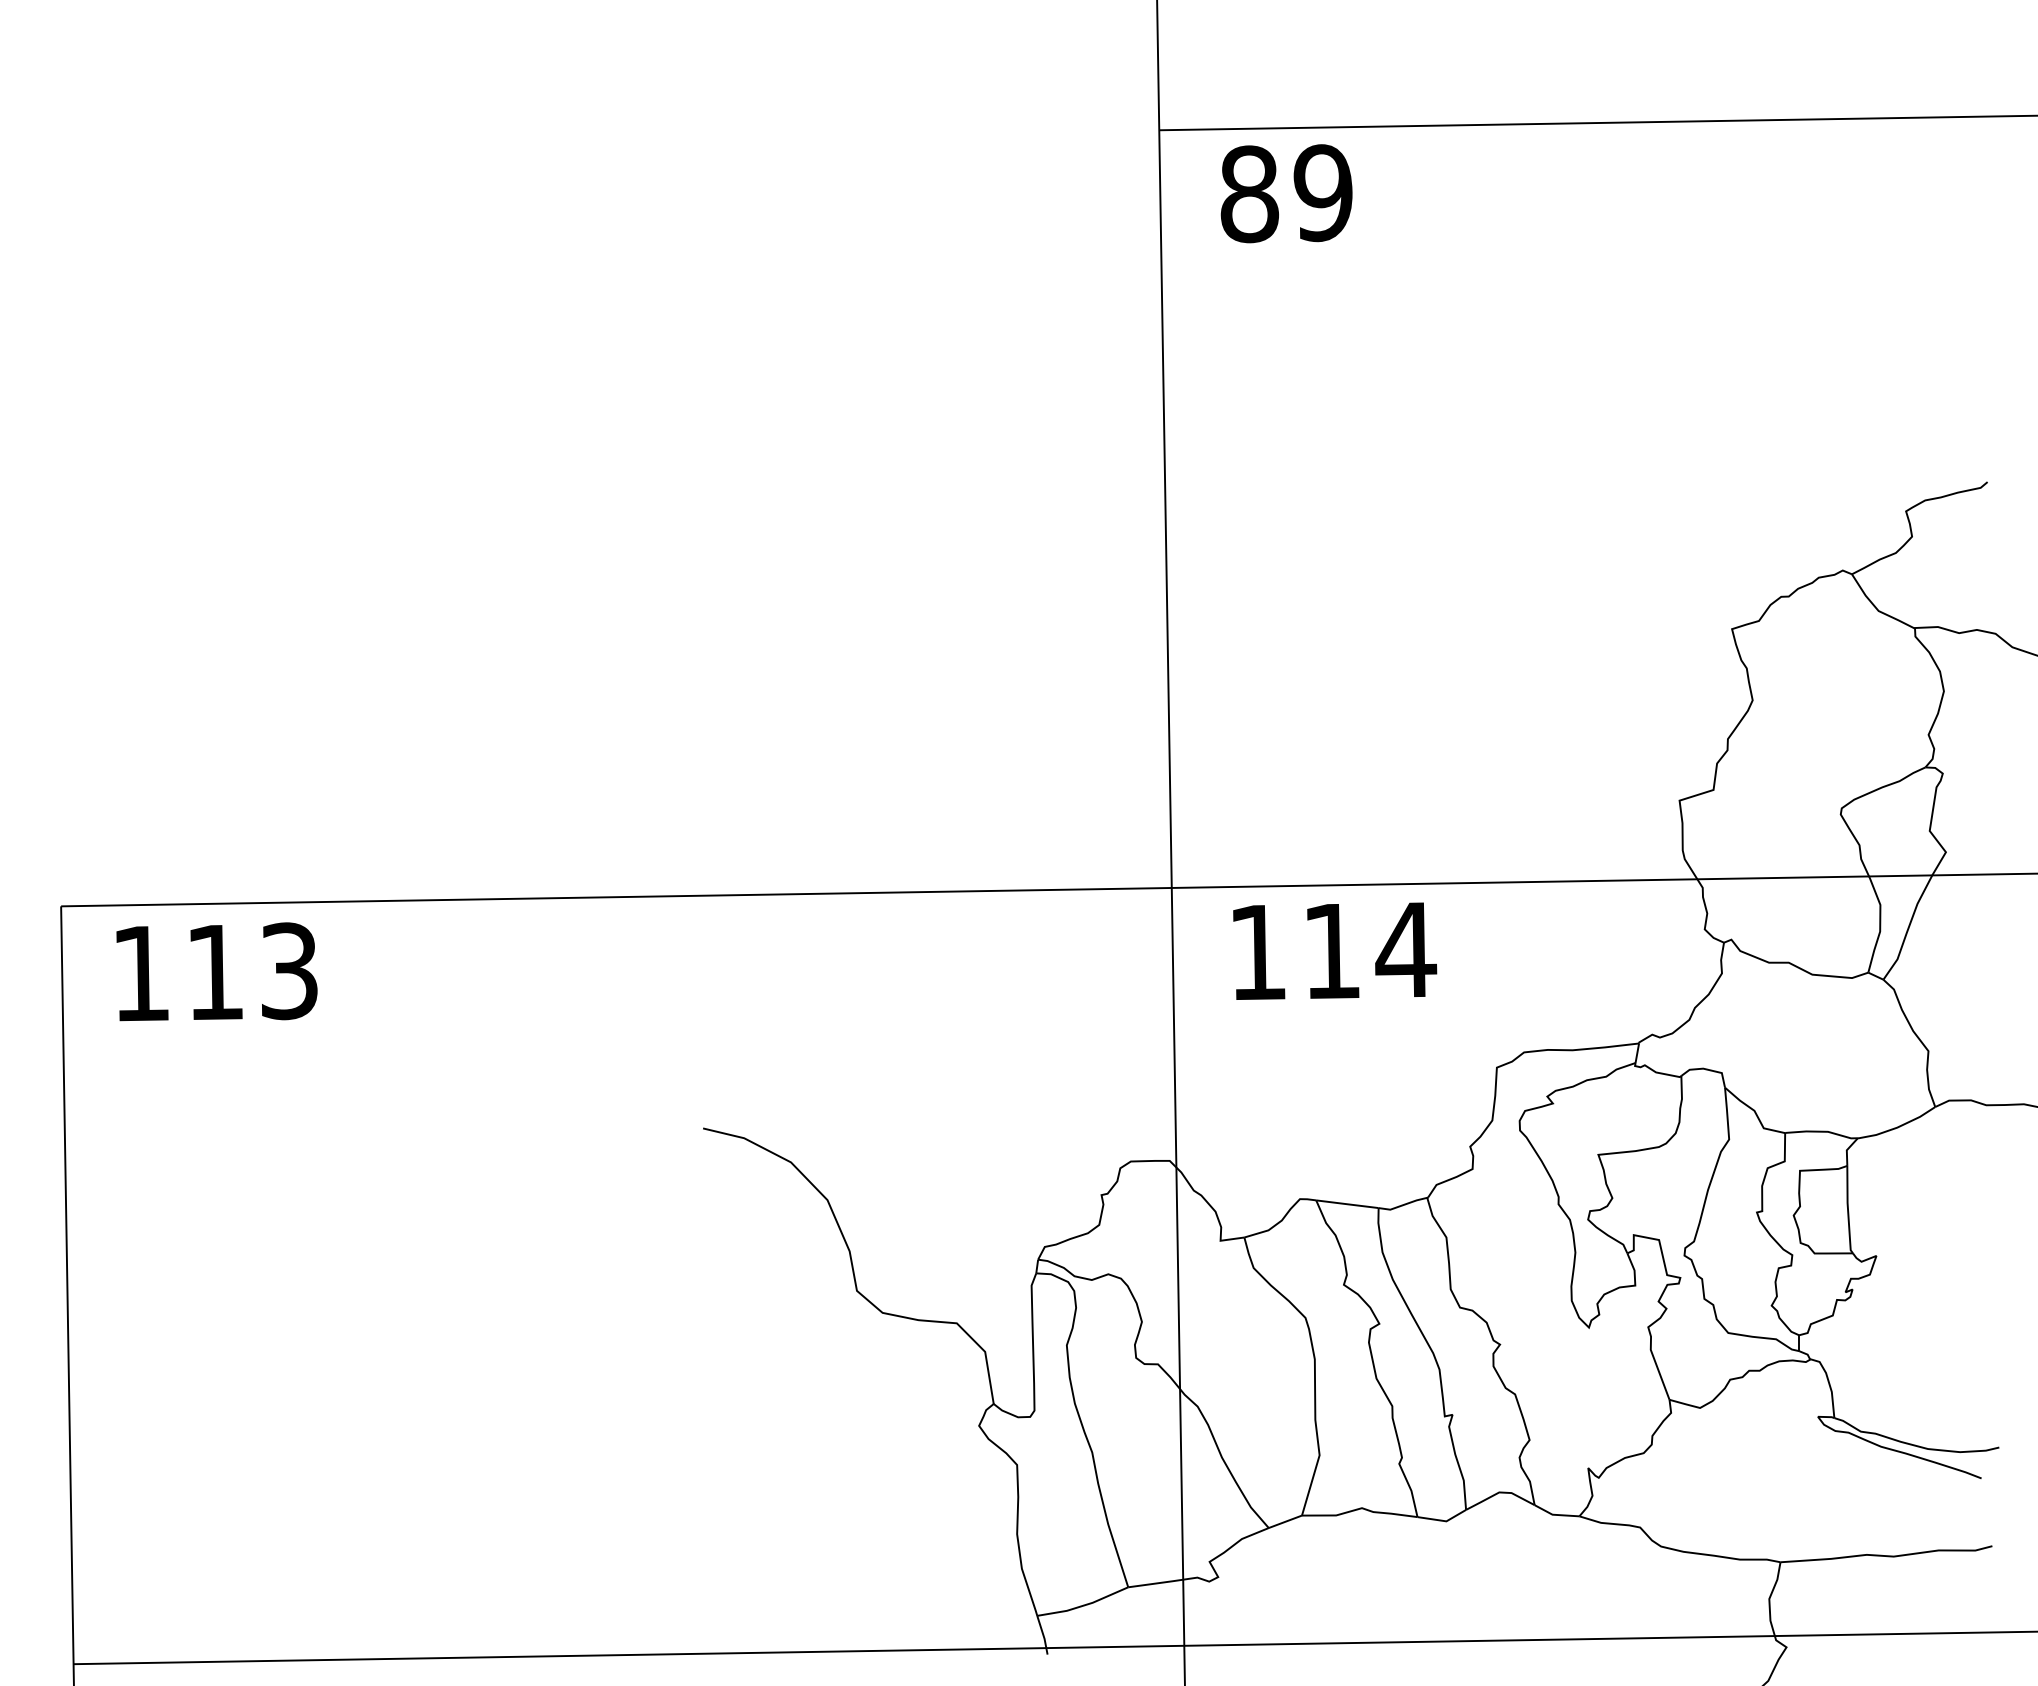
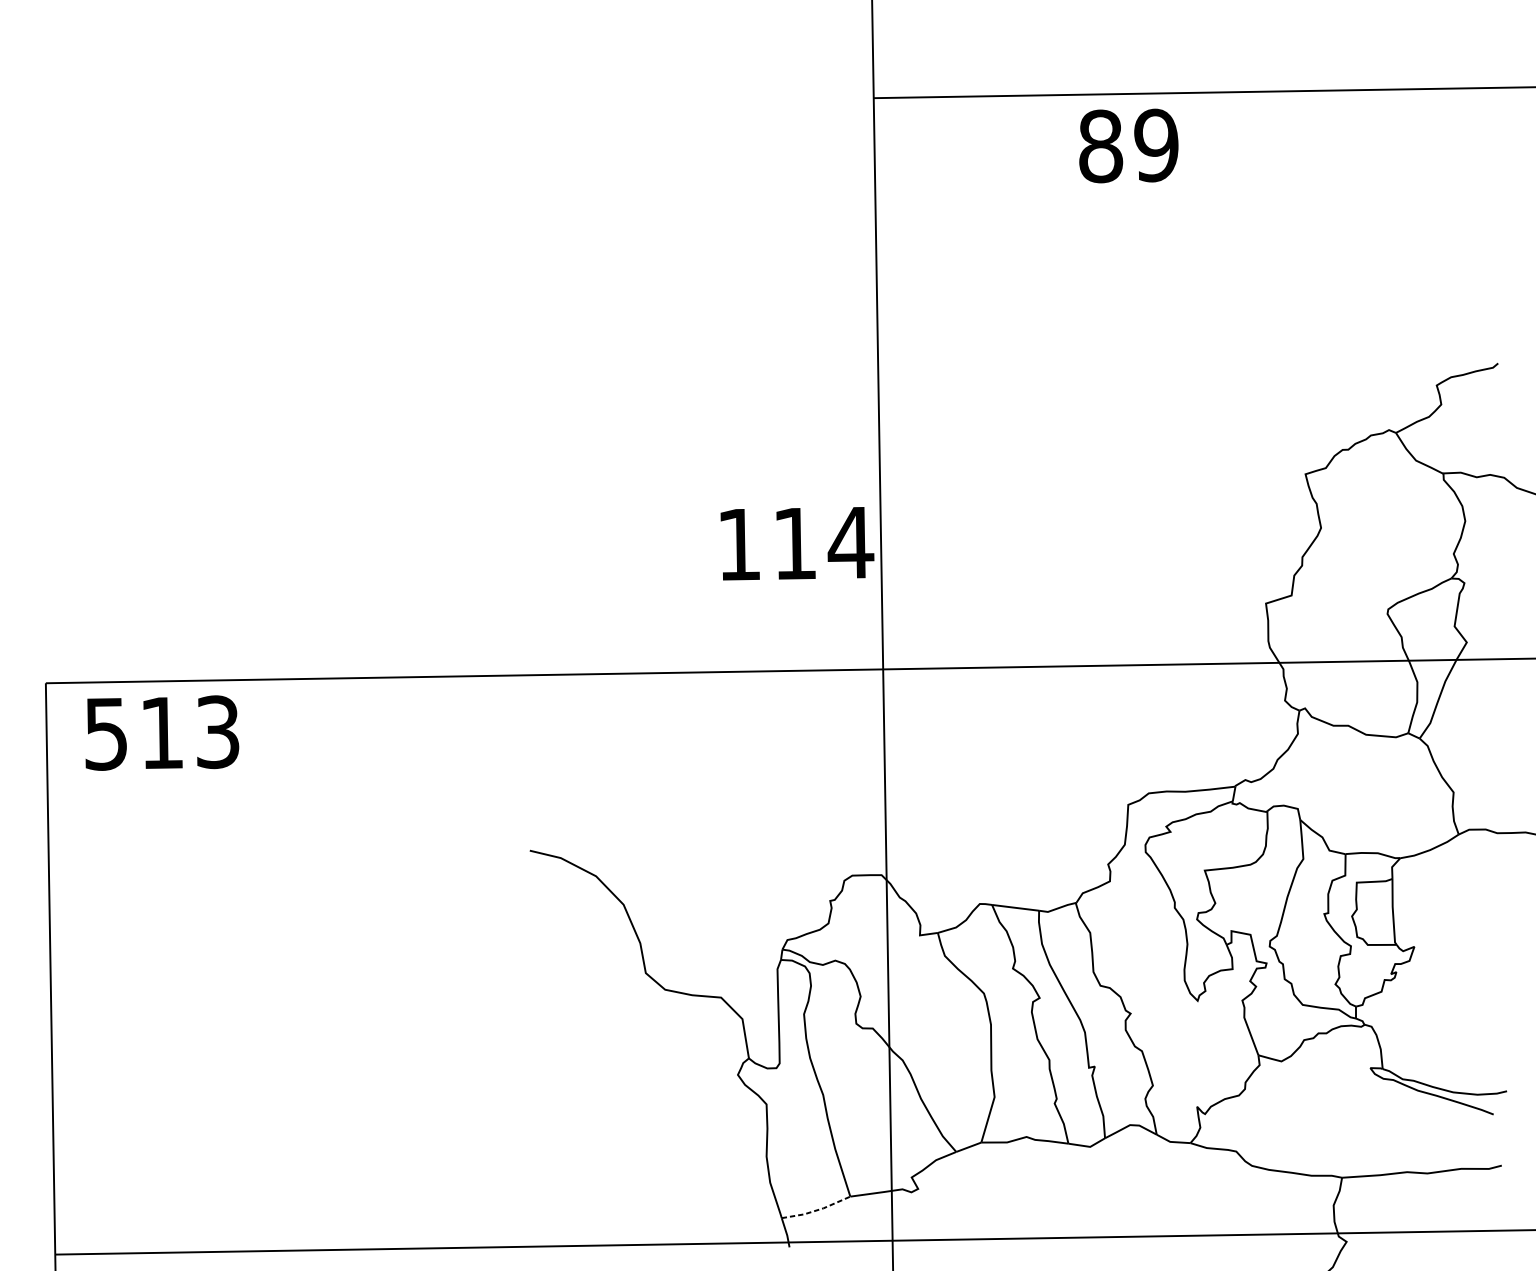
text: (1286, 193) -> (1128, 145), moved
text: (1335, 950) -> (797, 543), moved
text: (141, 974) -> (106, 734), 113 -> 513
line: (1083, 1605) -> (816, 1210), solid -> dashed

